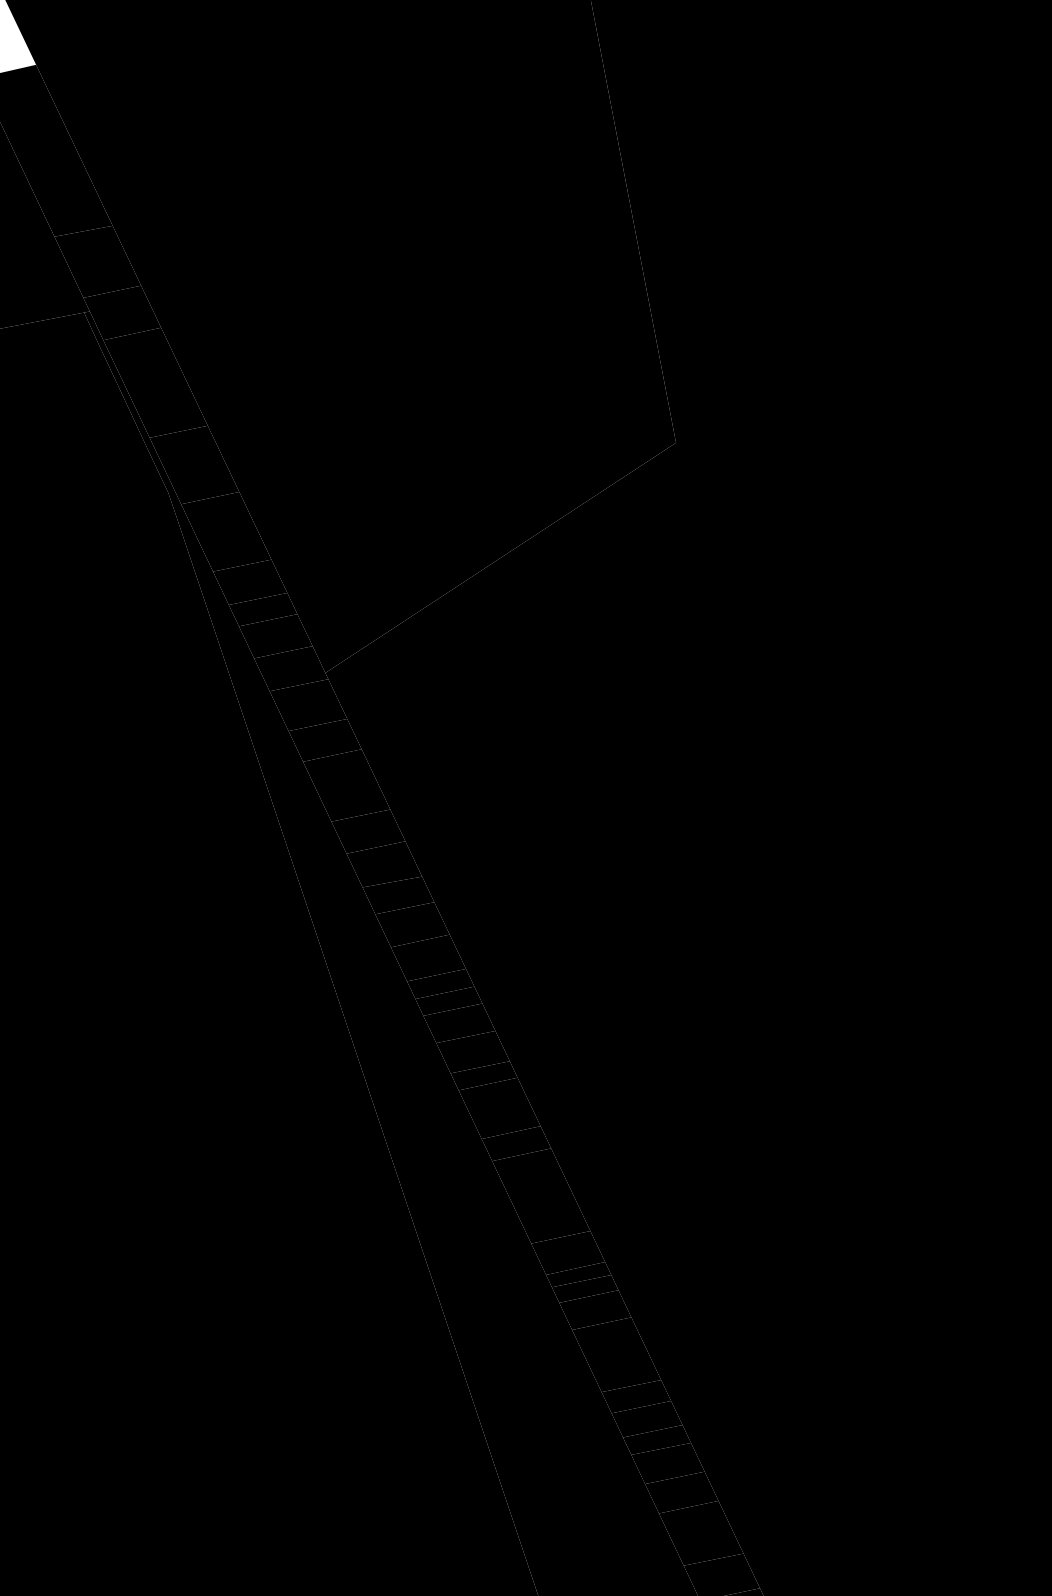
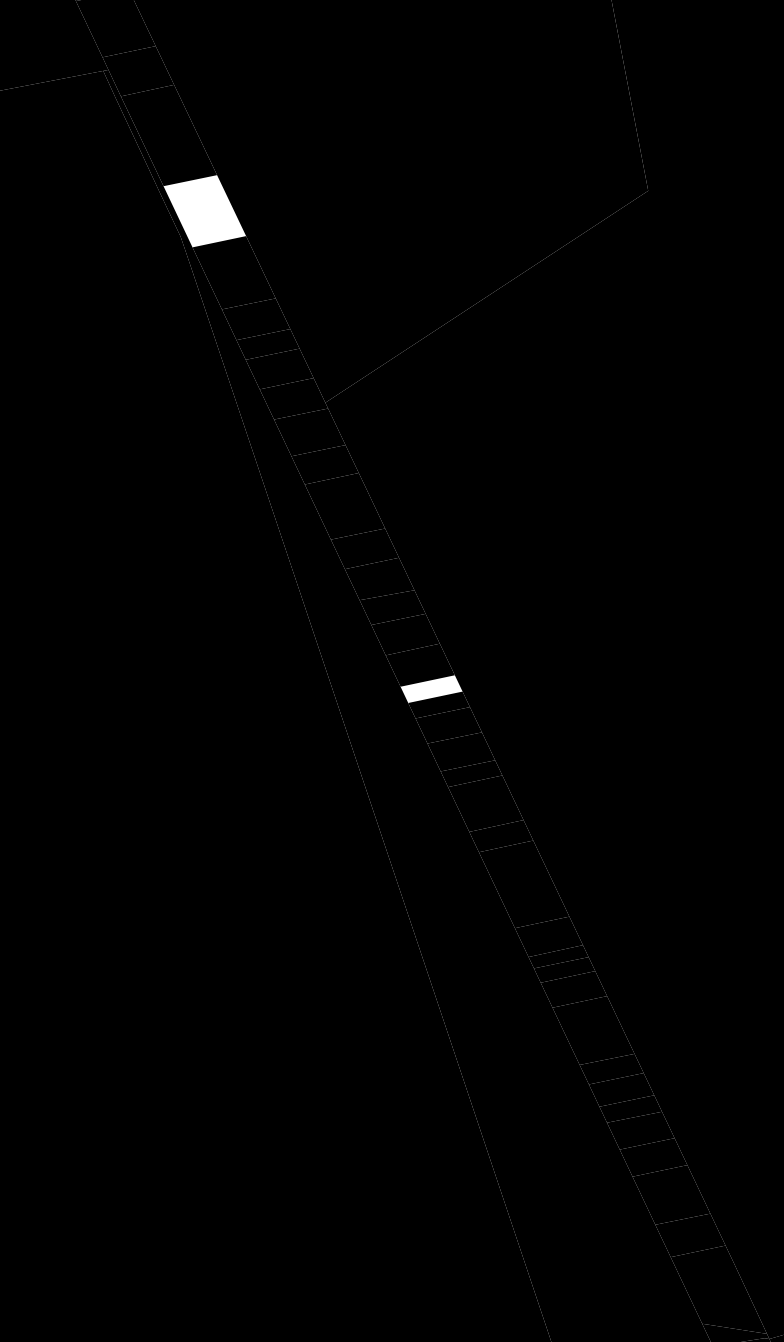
fill: (194, 464) -> (204, 210), removed
fill: (440, 983) -> (431, 688), removed

